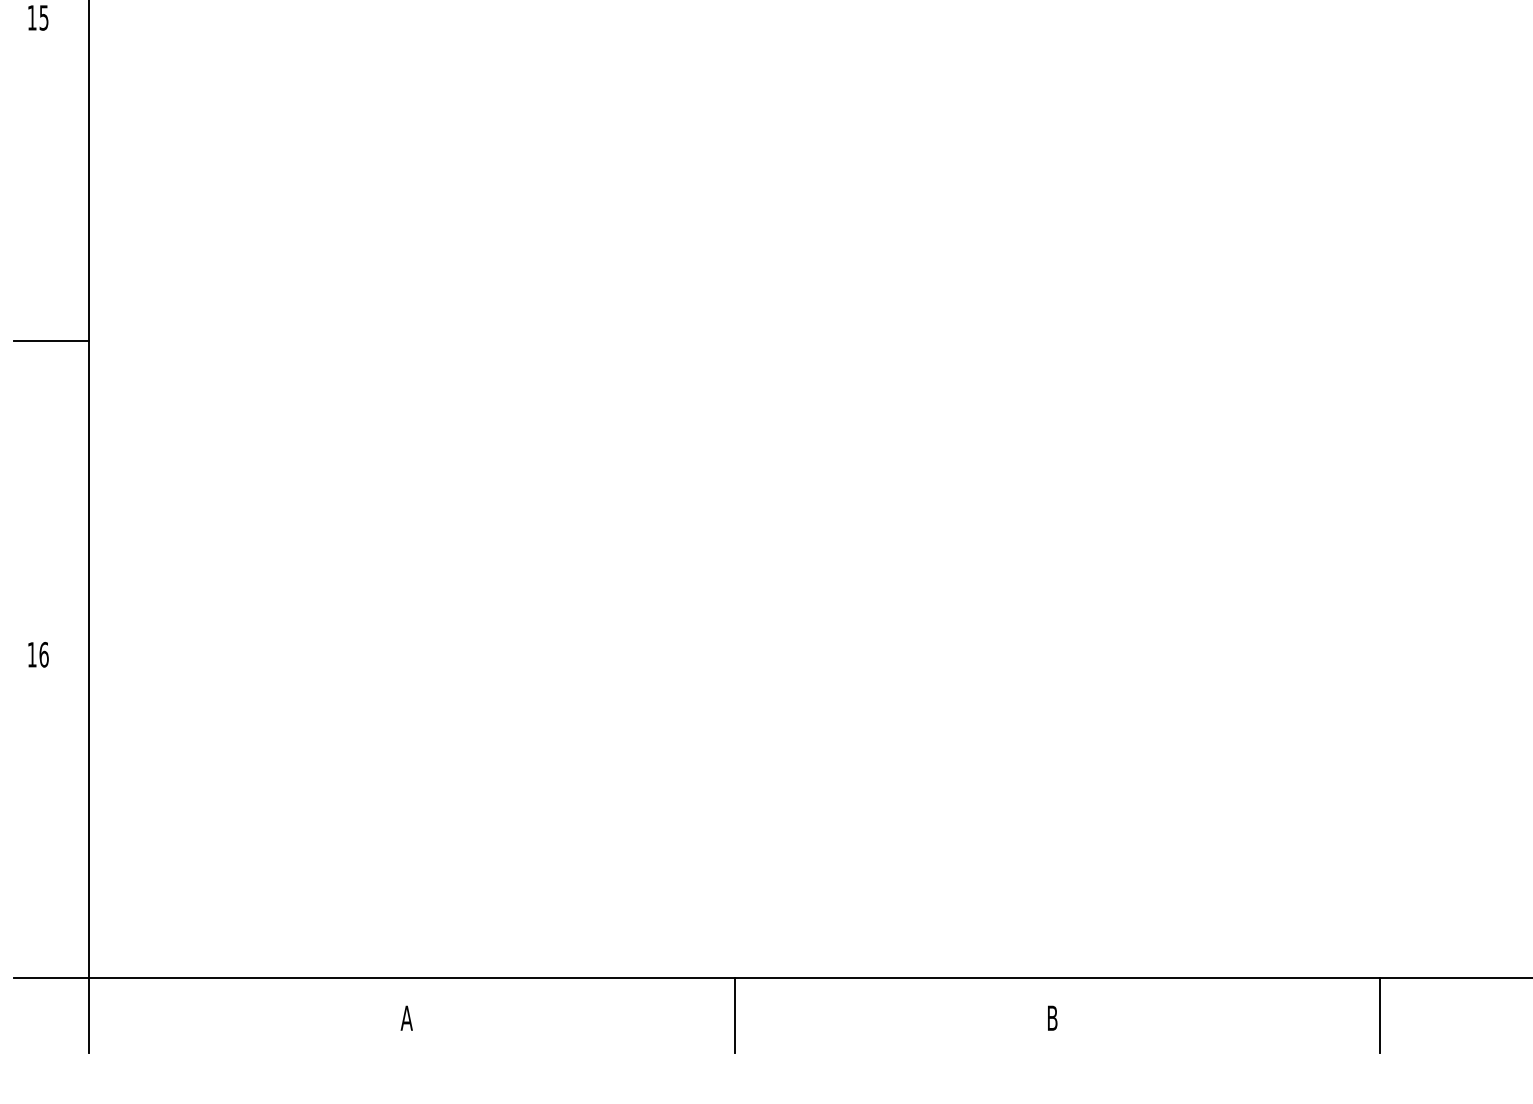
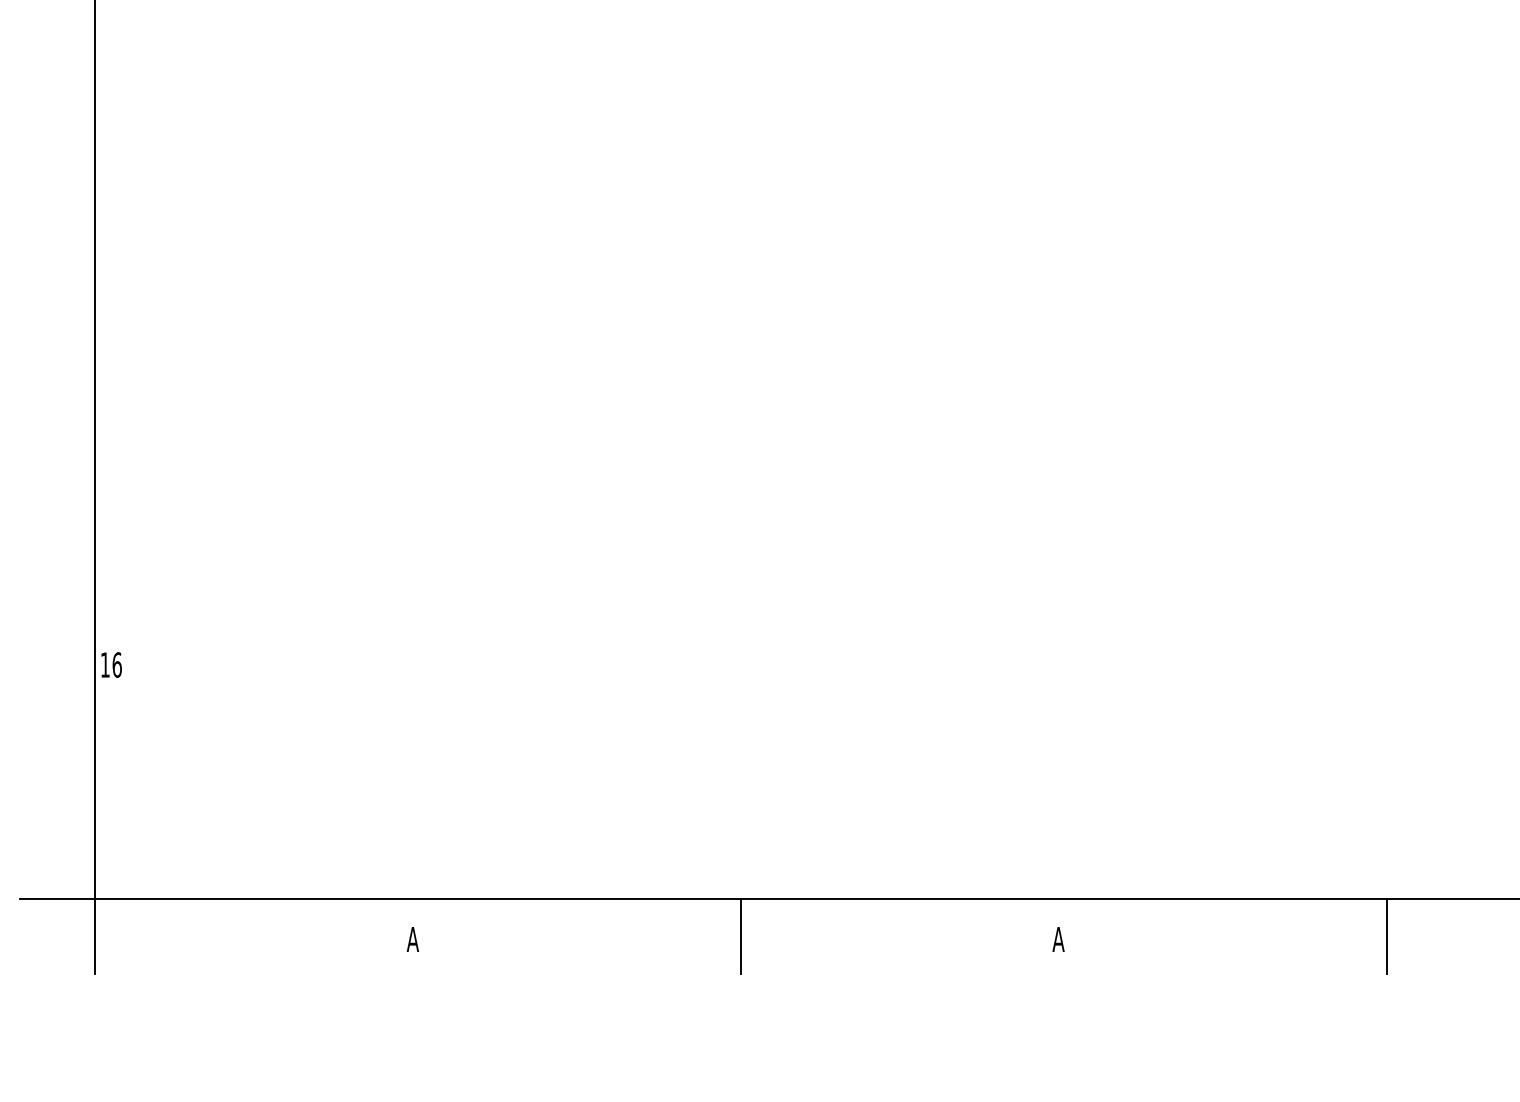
line: (51, 340) -> (57, 261), removed
text: (38, 654) -> (111, 664), moved
text: (1052, 1017) -> (1058, 938), B -> A

